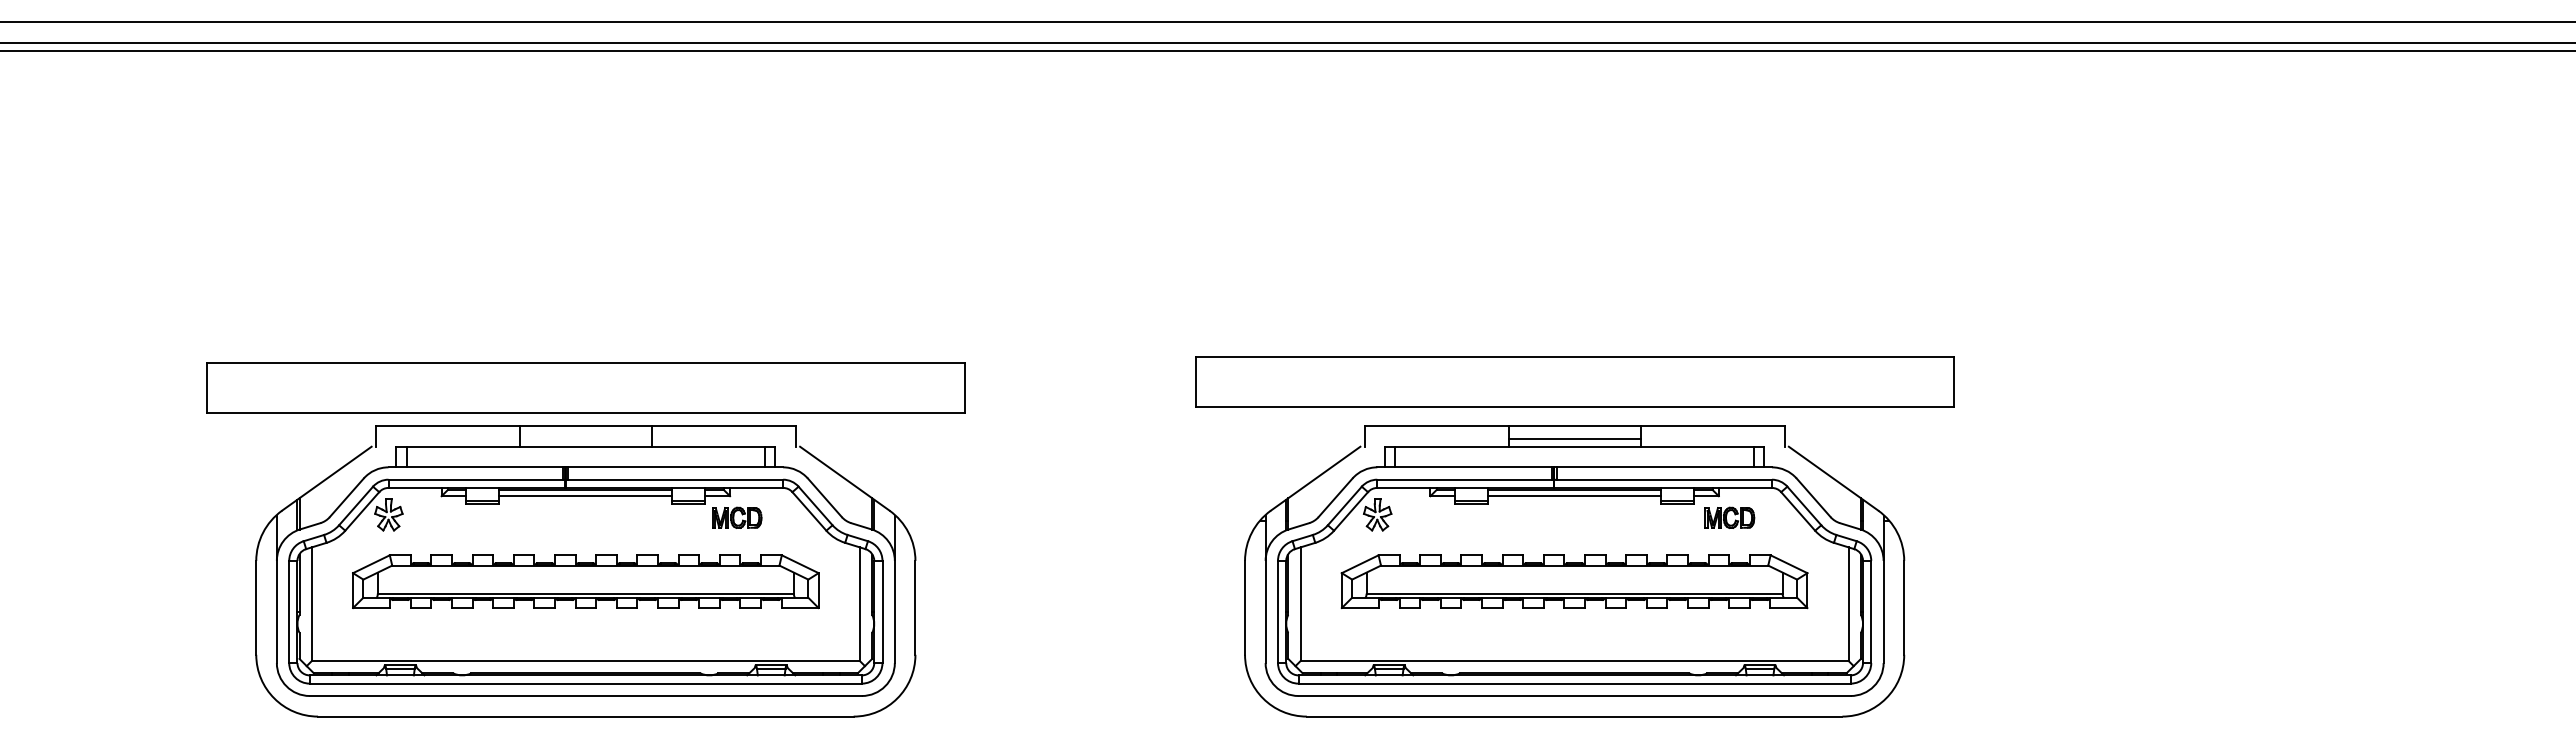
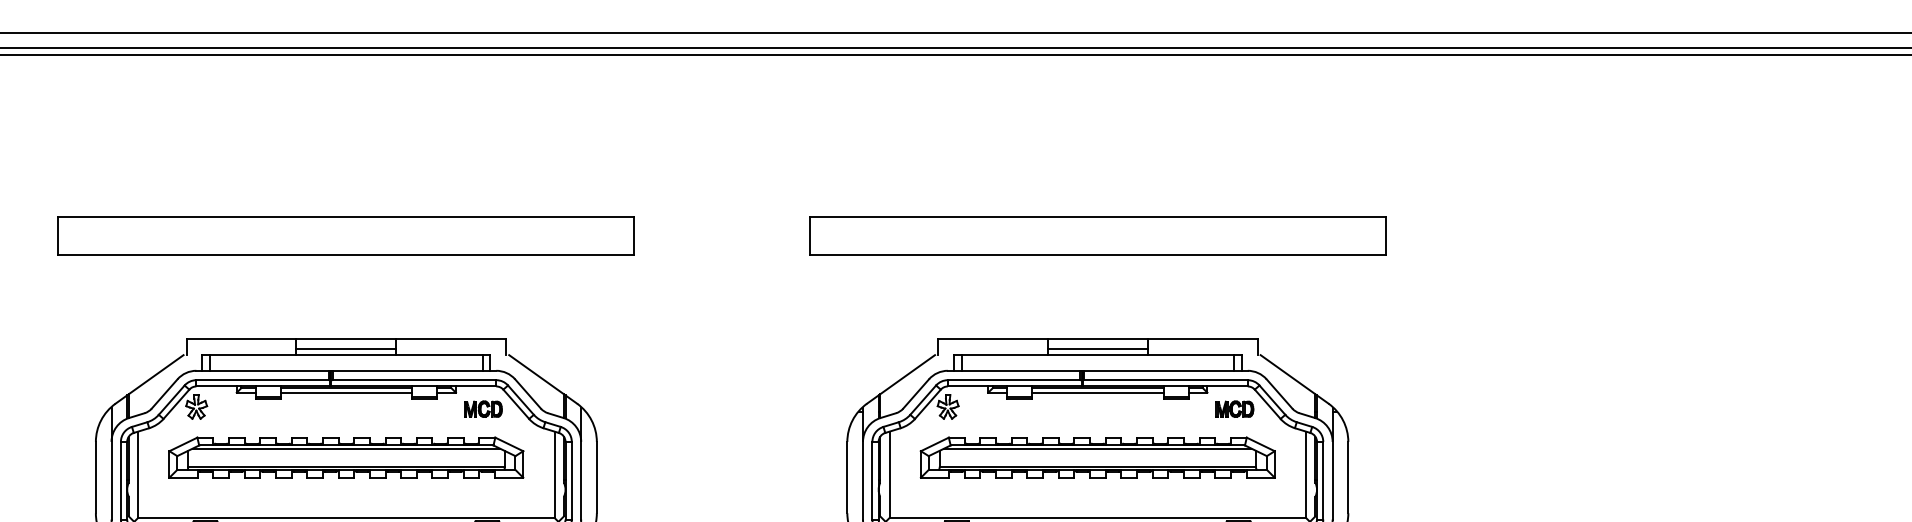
part: (1574, 381) -> (1097, 235), moved
part: (585, 387) -> (346, 235), moved
line: (585, 438) -> (346, 348), added
part: (737, 517) -> (483, 408), moved
part: (1729, 517) -> (1234, 408), moved
line: (585, 569) -> (346, 448), added
line: (1574, 569) -> (1097, 448), added

